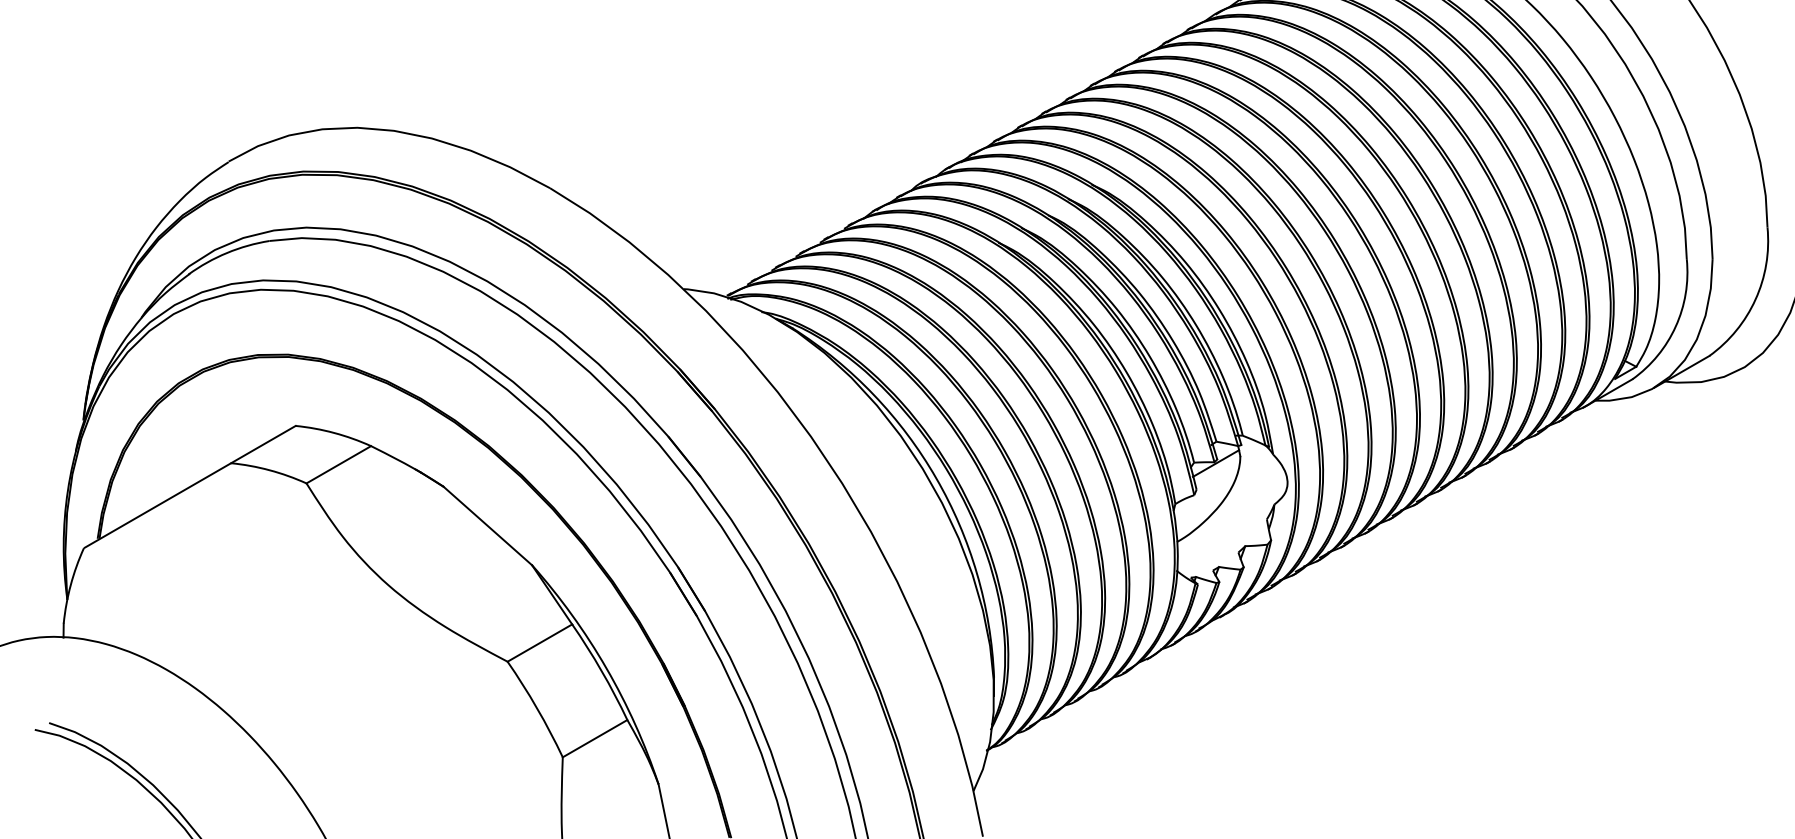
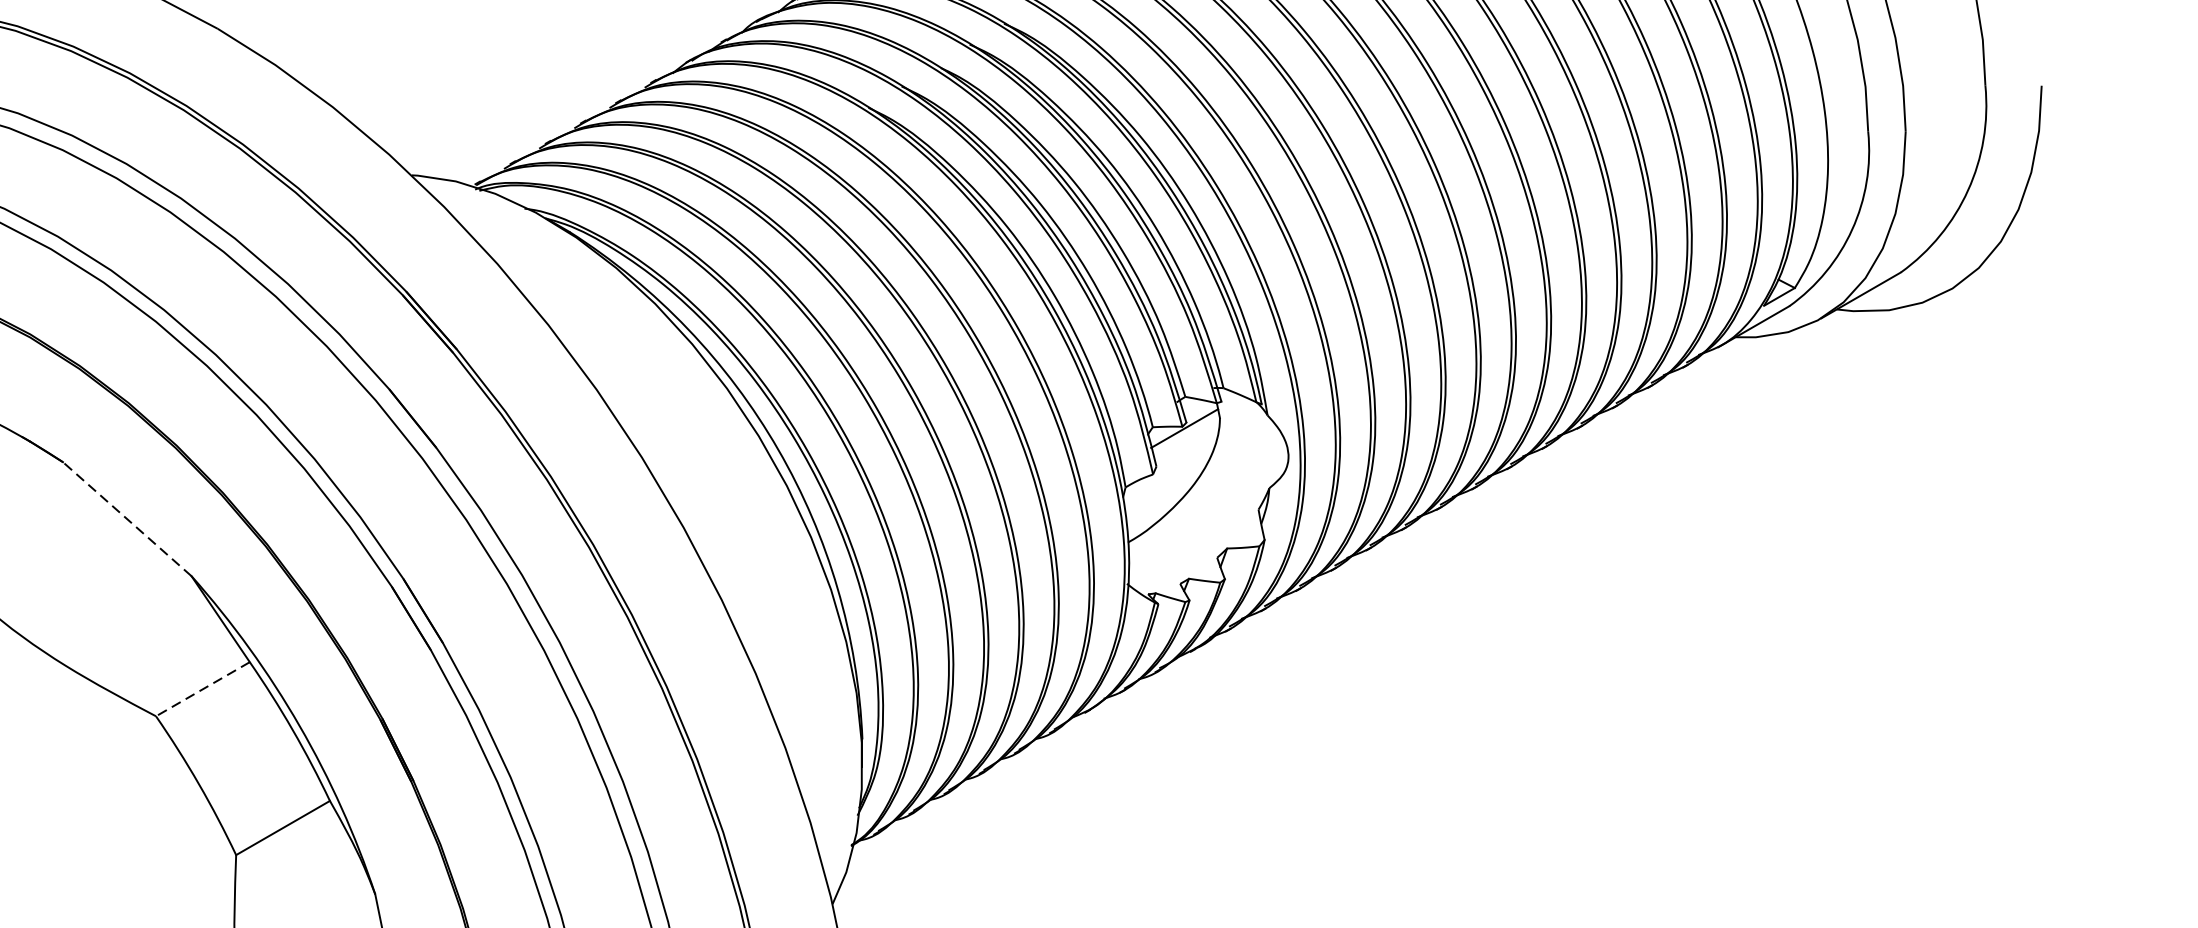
line: (487, 525) -> (126, 518), solid -> dashed
line: (539, 643) -> (202, 689), solid -> dashed

